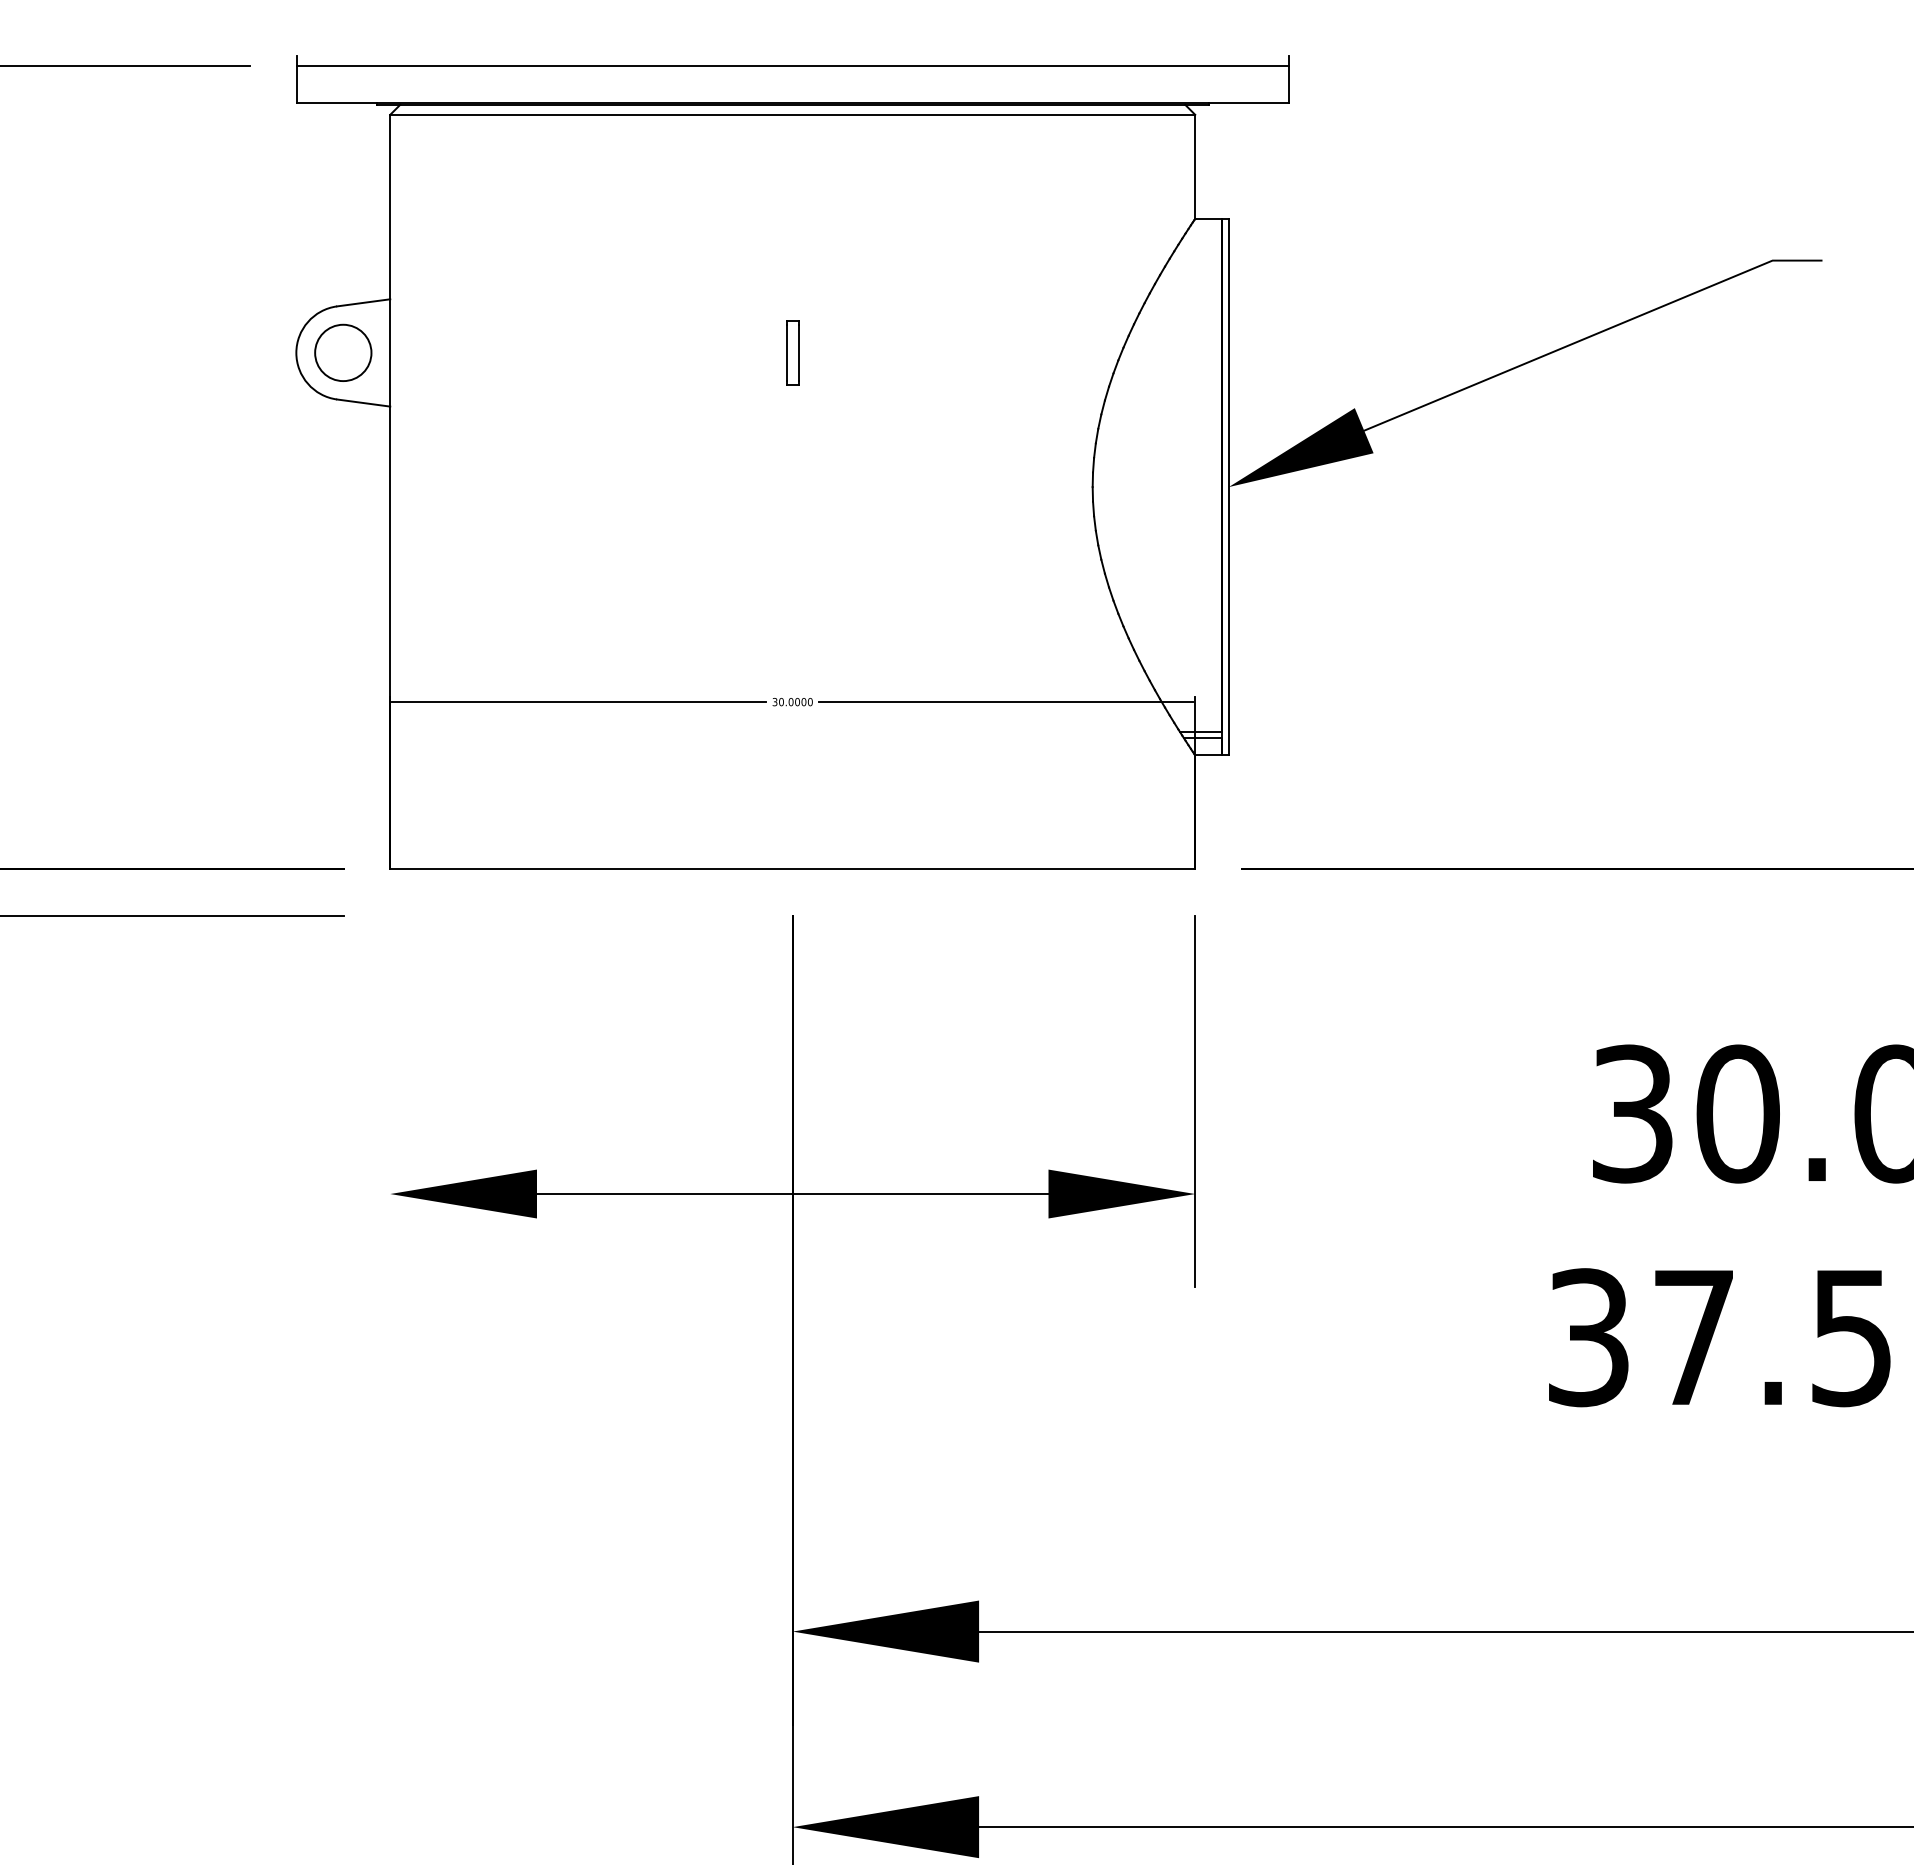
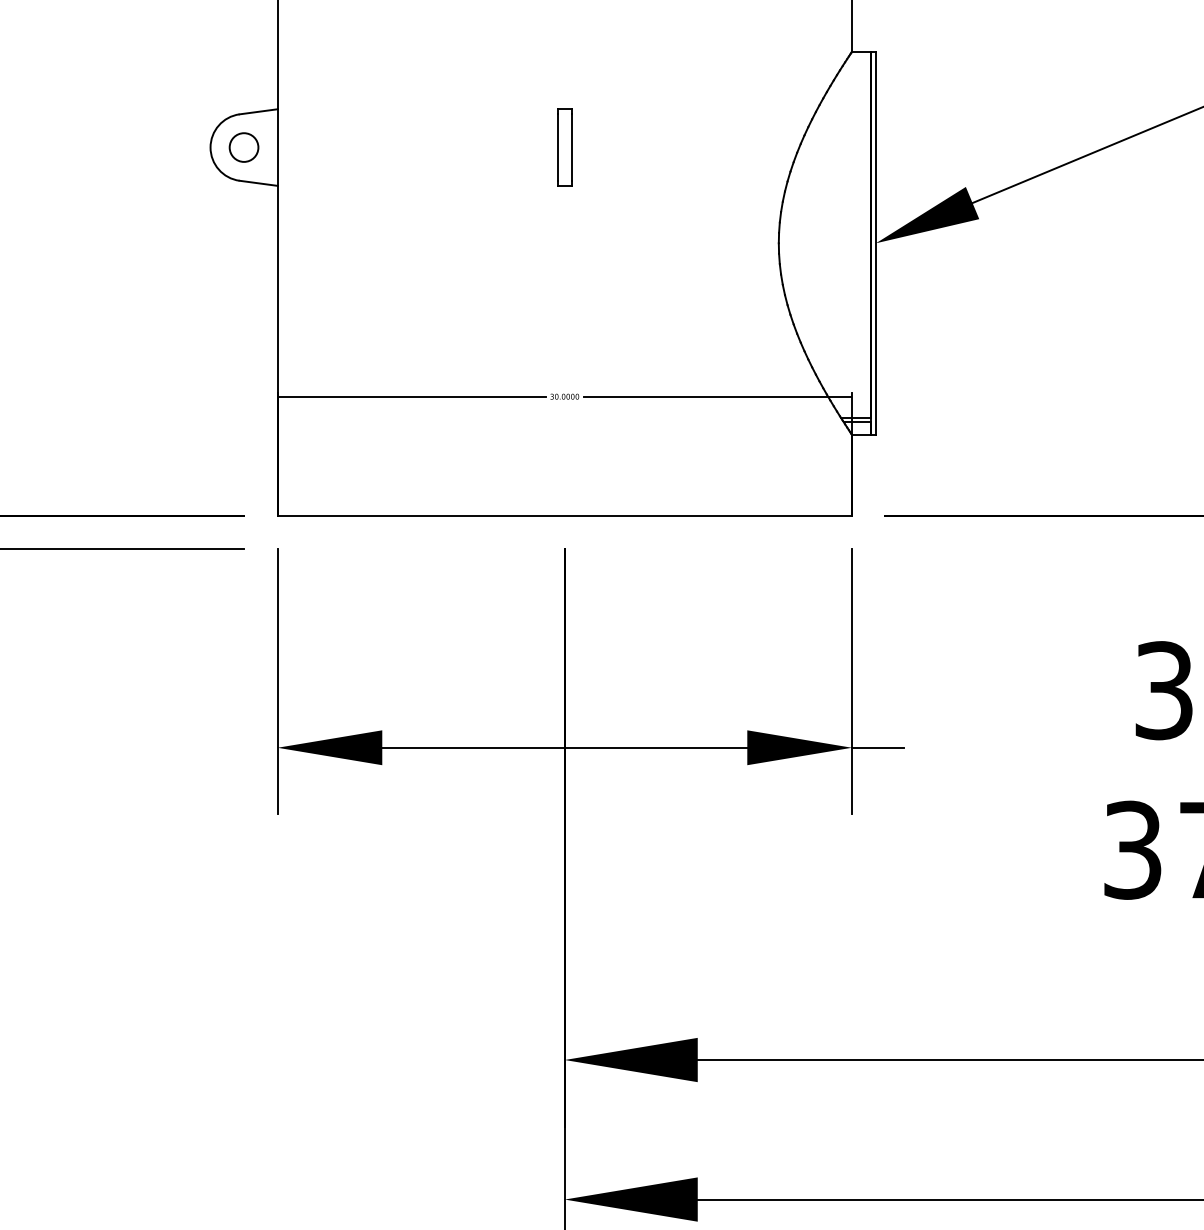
circle: (343, 352) -> (244, 147), size x0.71
part: (792, 352) -> (564, 147), size x1.67
line: (390, 1101) -> (277, 681), added
line: (1231, 1194) -> (877, 748), added

